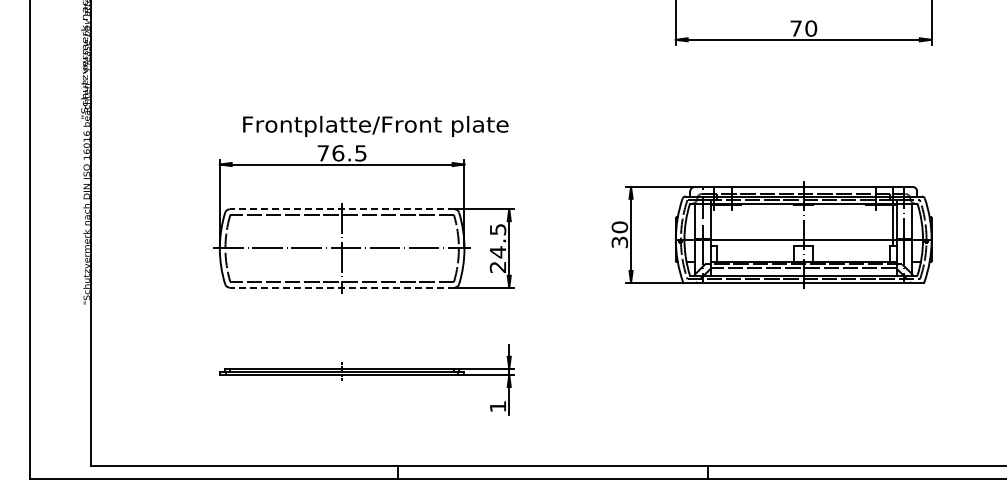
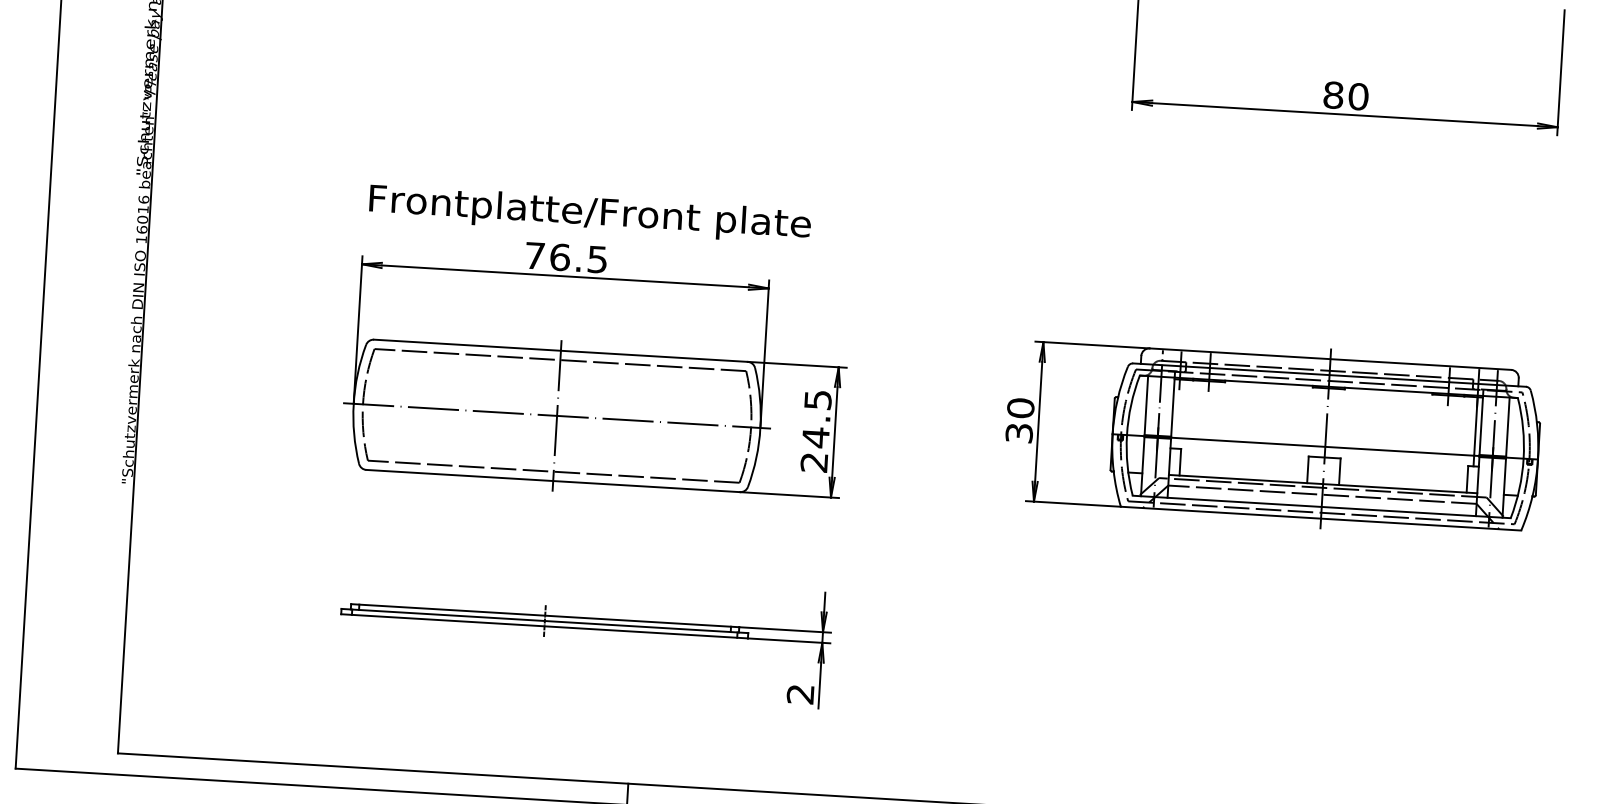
text: (796, 28) -> (1334, 95), 70 -> 80
text: (375, 126) -> (589, 214), moved
line: (341, 209) -> (559, 351), dashed -> solid
line: (341, 287) -> (552, 480), dashed -> solid
text: (497, 406) -> (799, 693), 1 -> 2

